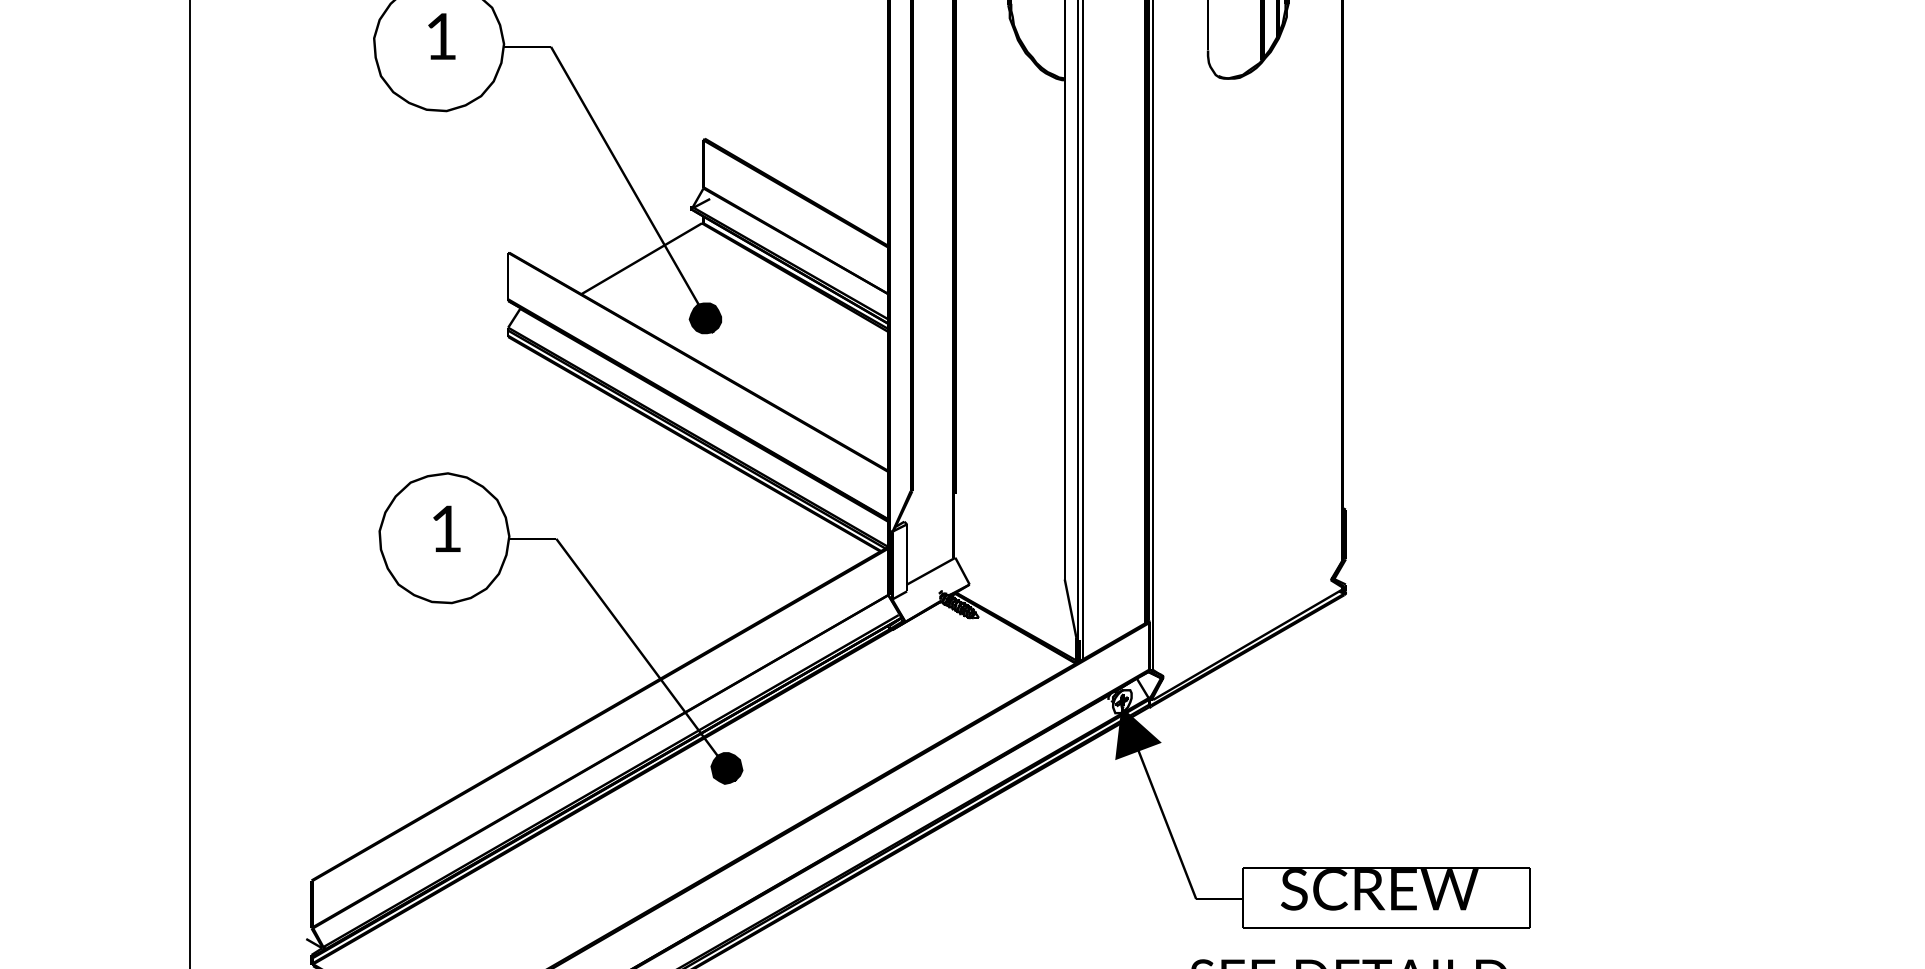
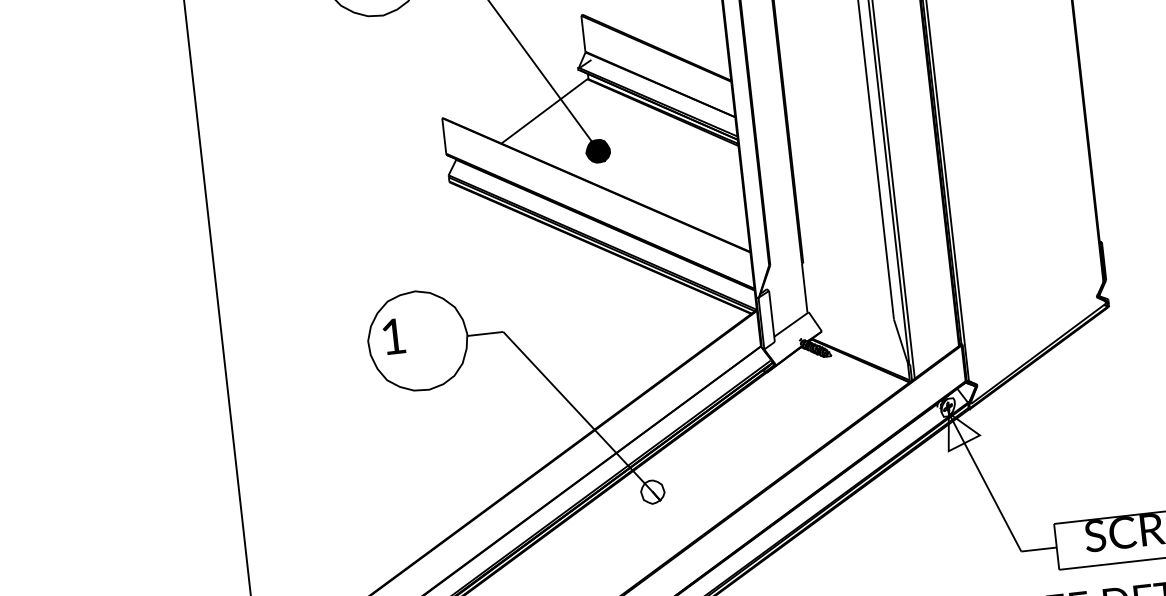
text: (446, 528) -> (393, 336), moved
fill: (1138, 733) -> (963, 430), removed
fill: (726, 768) -> (652, 492), removed

